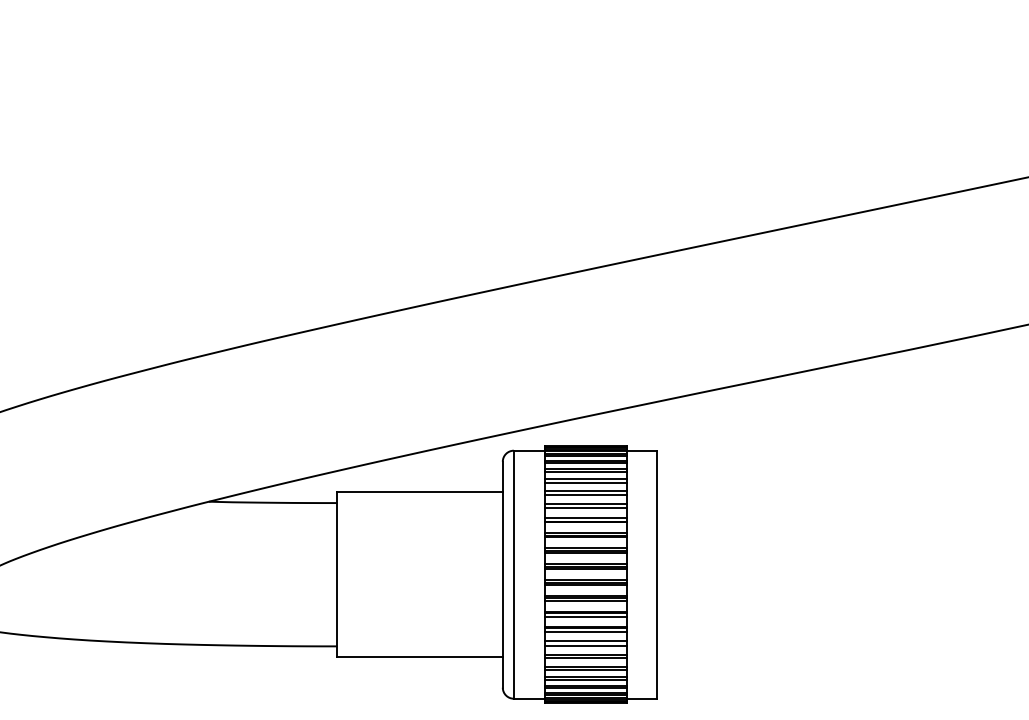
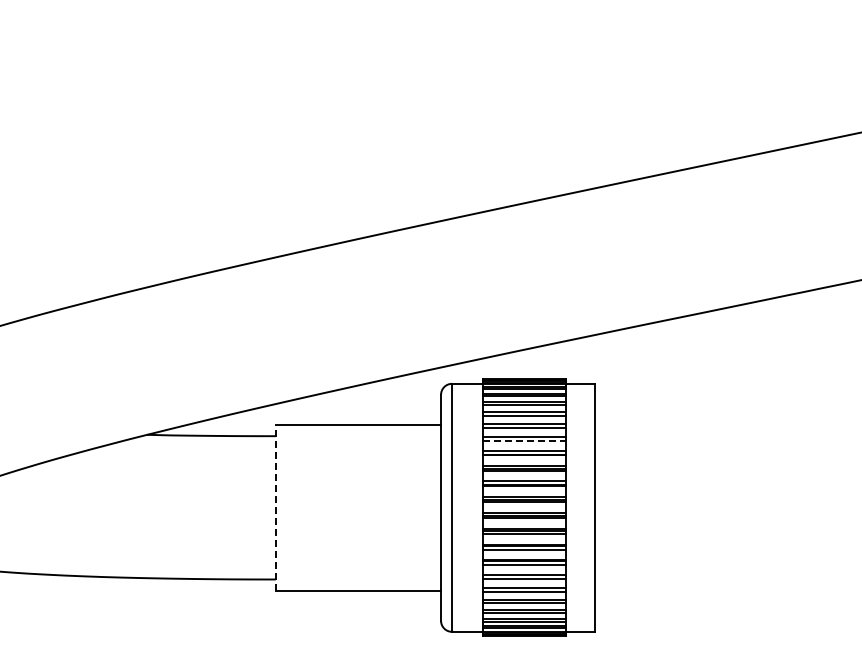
line: (586, 508) -> (524, 441), solid -> dashed
line: (337, 574) -> (275, 507), solid -> dashed

